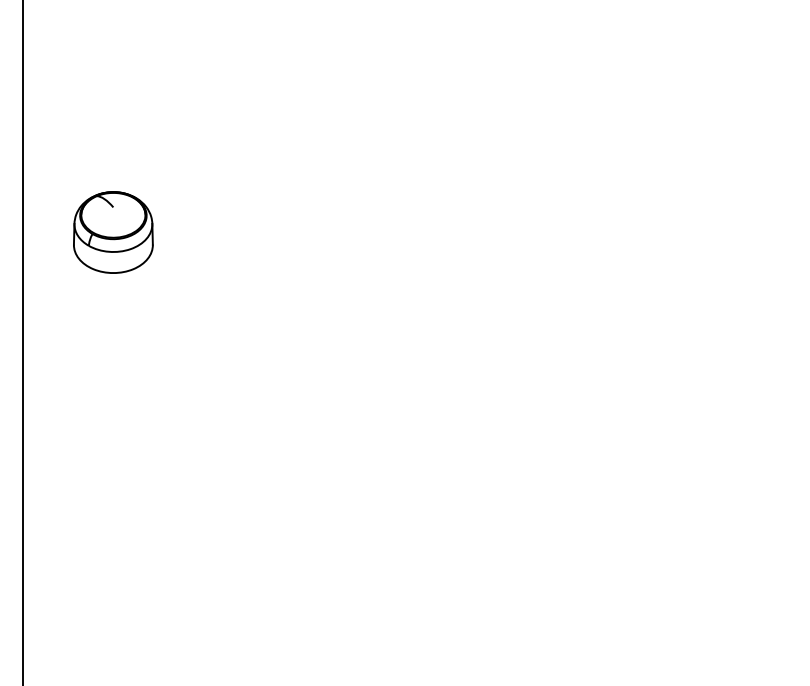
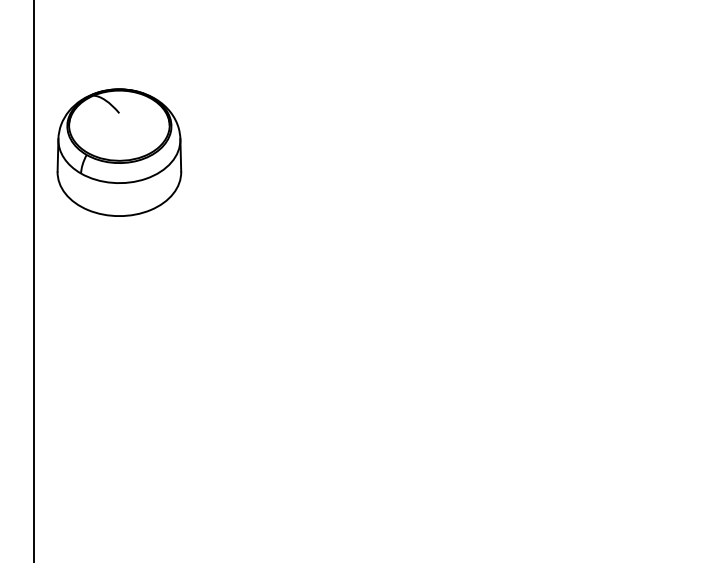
part: (113, 232) -> (119, 152), size x1.67

